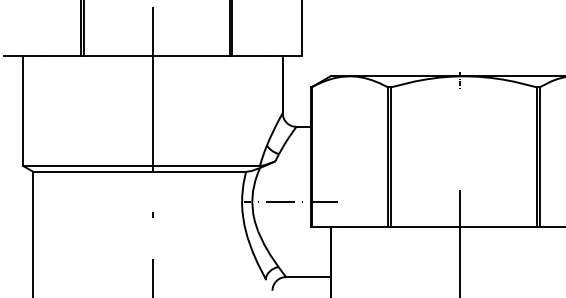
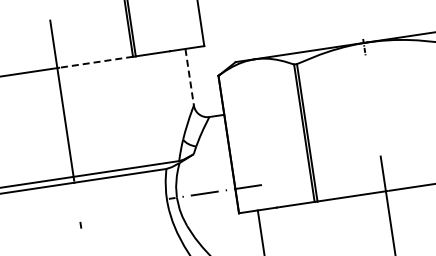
line: (193, 55) -> (97, 61), solid -> dashed
line: (282, 84) -> (189, 77), solid -> dashed

